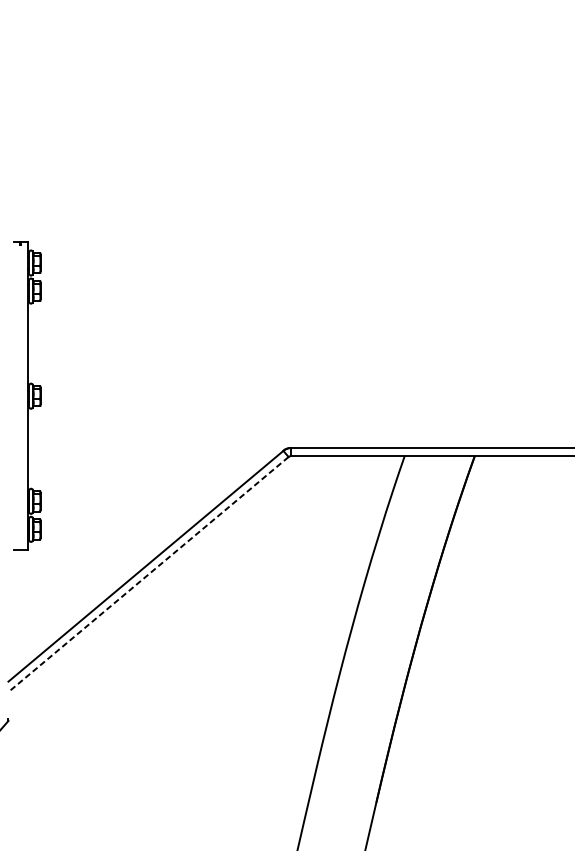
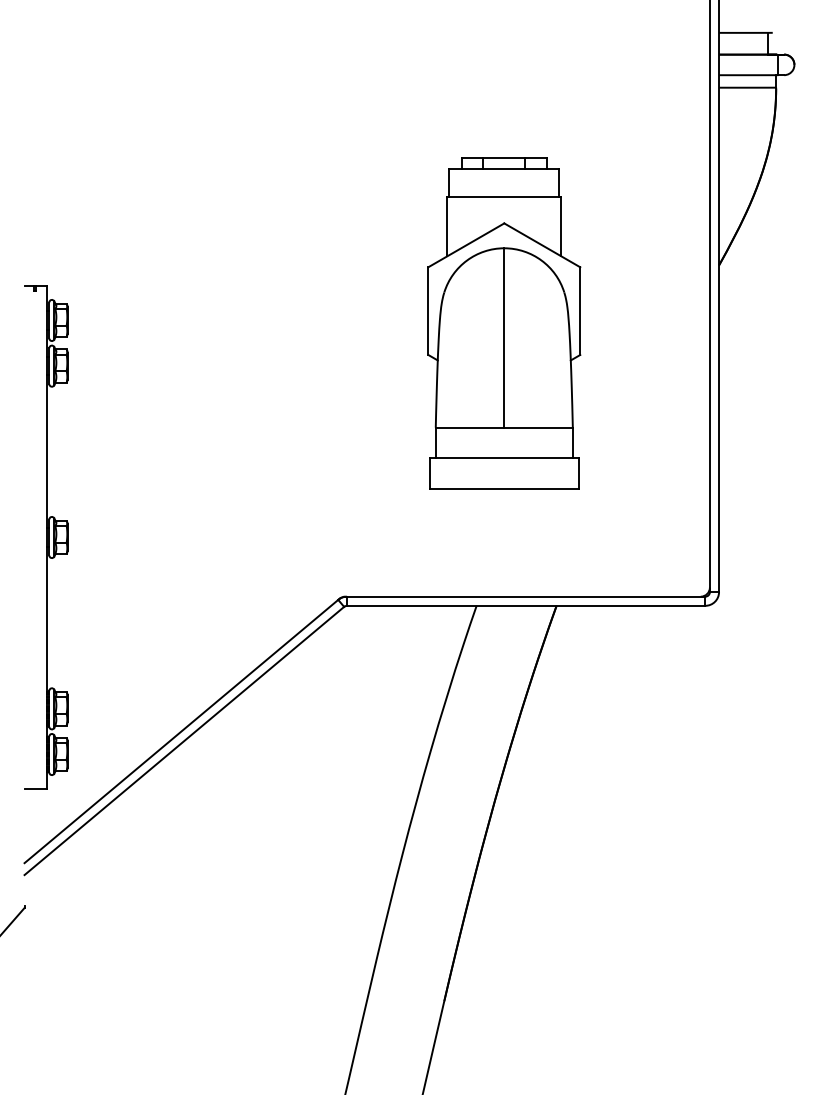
part: (429, 208) -> (504, 323), added
part: (27, 396) -> (46, 537), size x1.43
line: (148, 574) -> (184, 740), dashed -> solid

